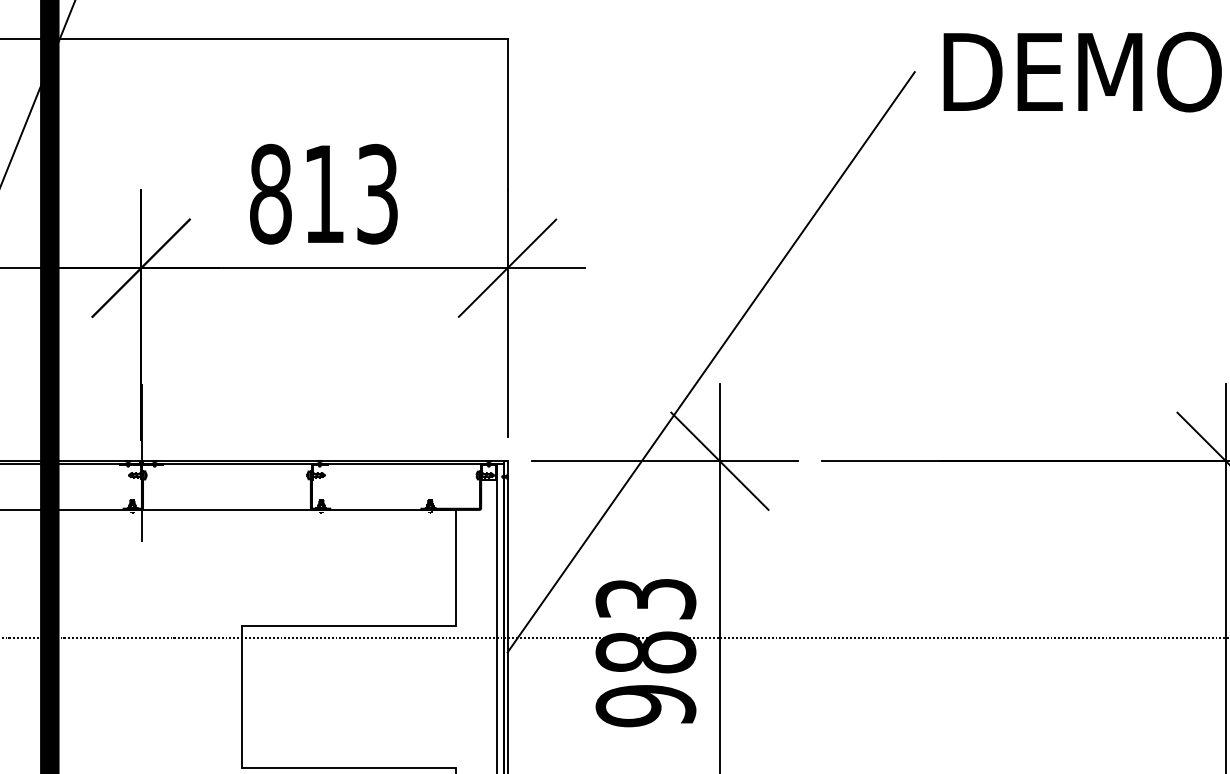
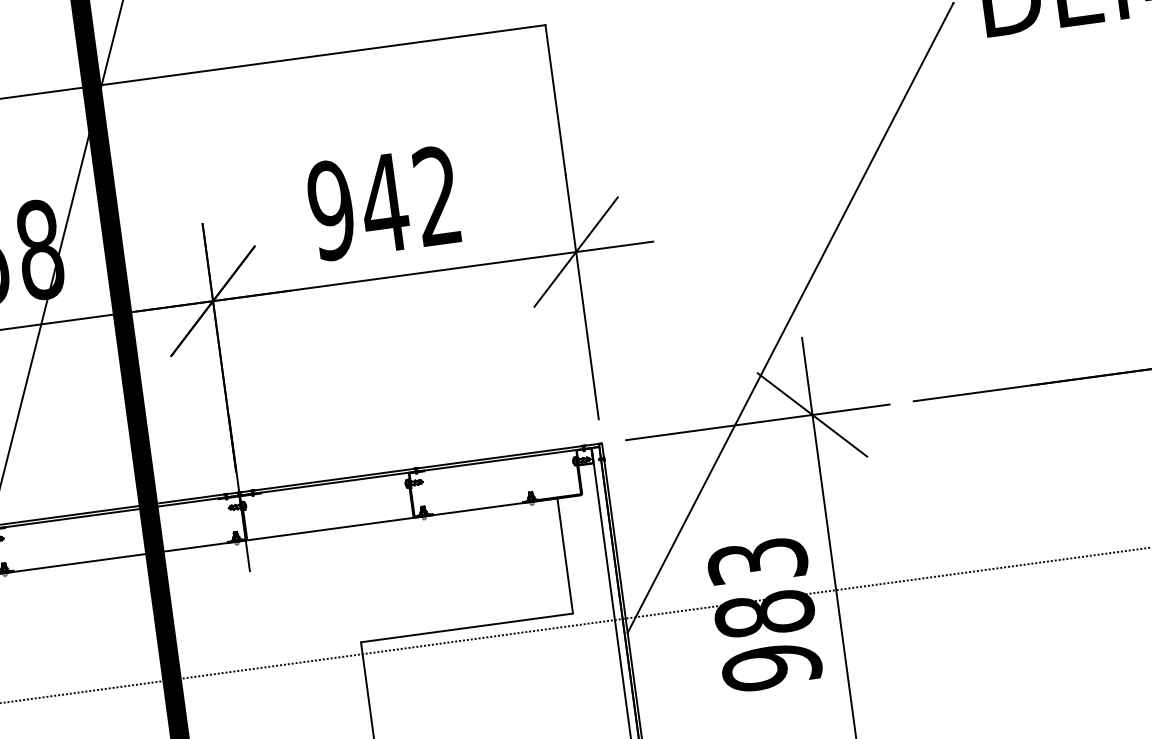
text: (323, 193) -> (383, 202), 813 -> 942

